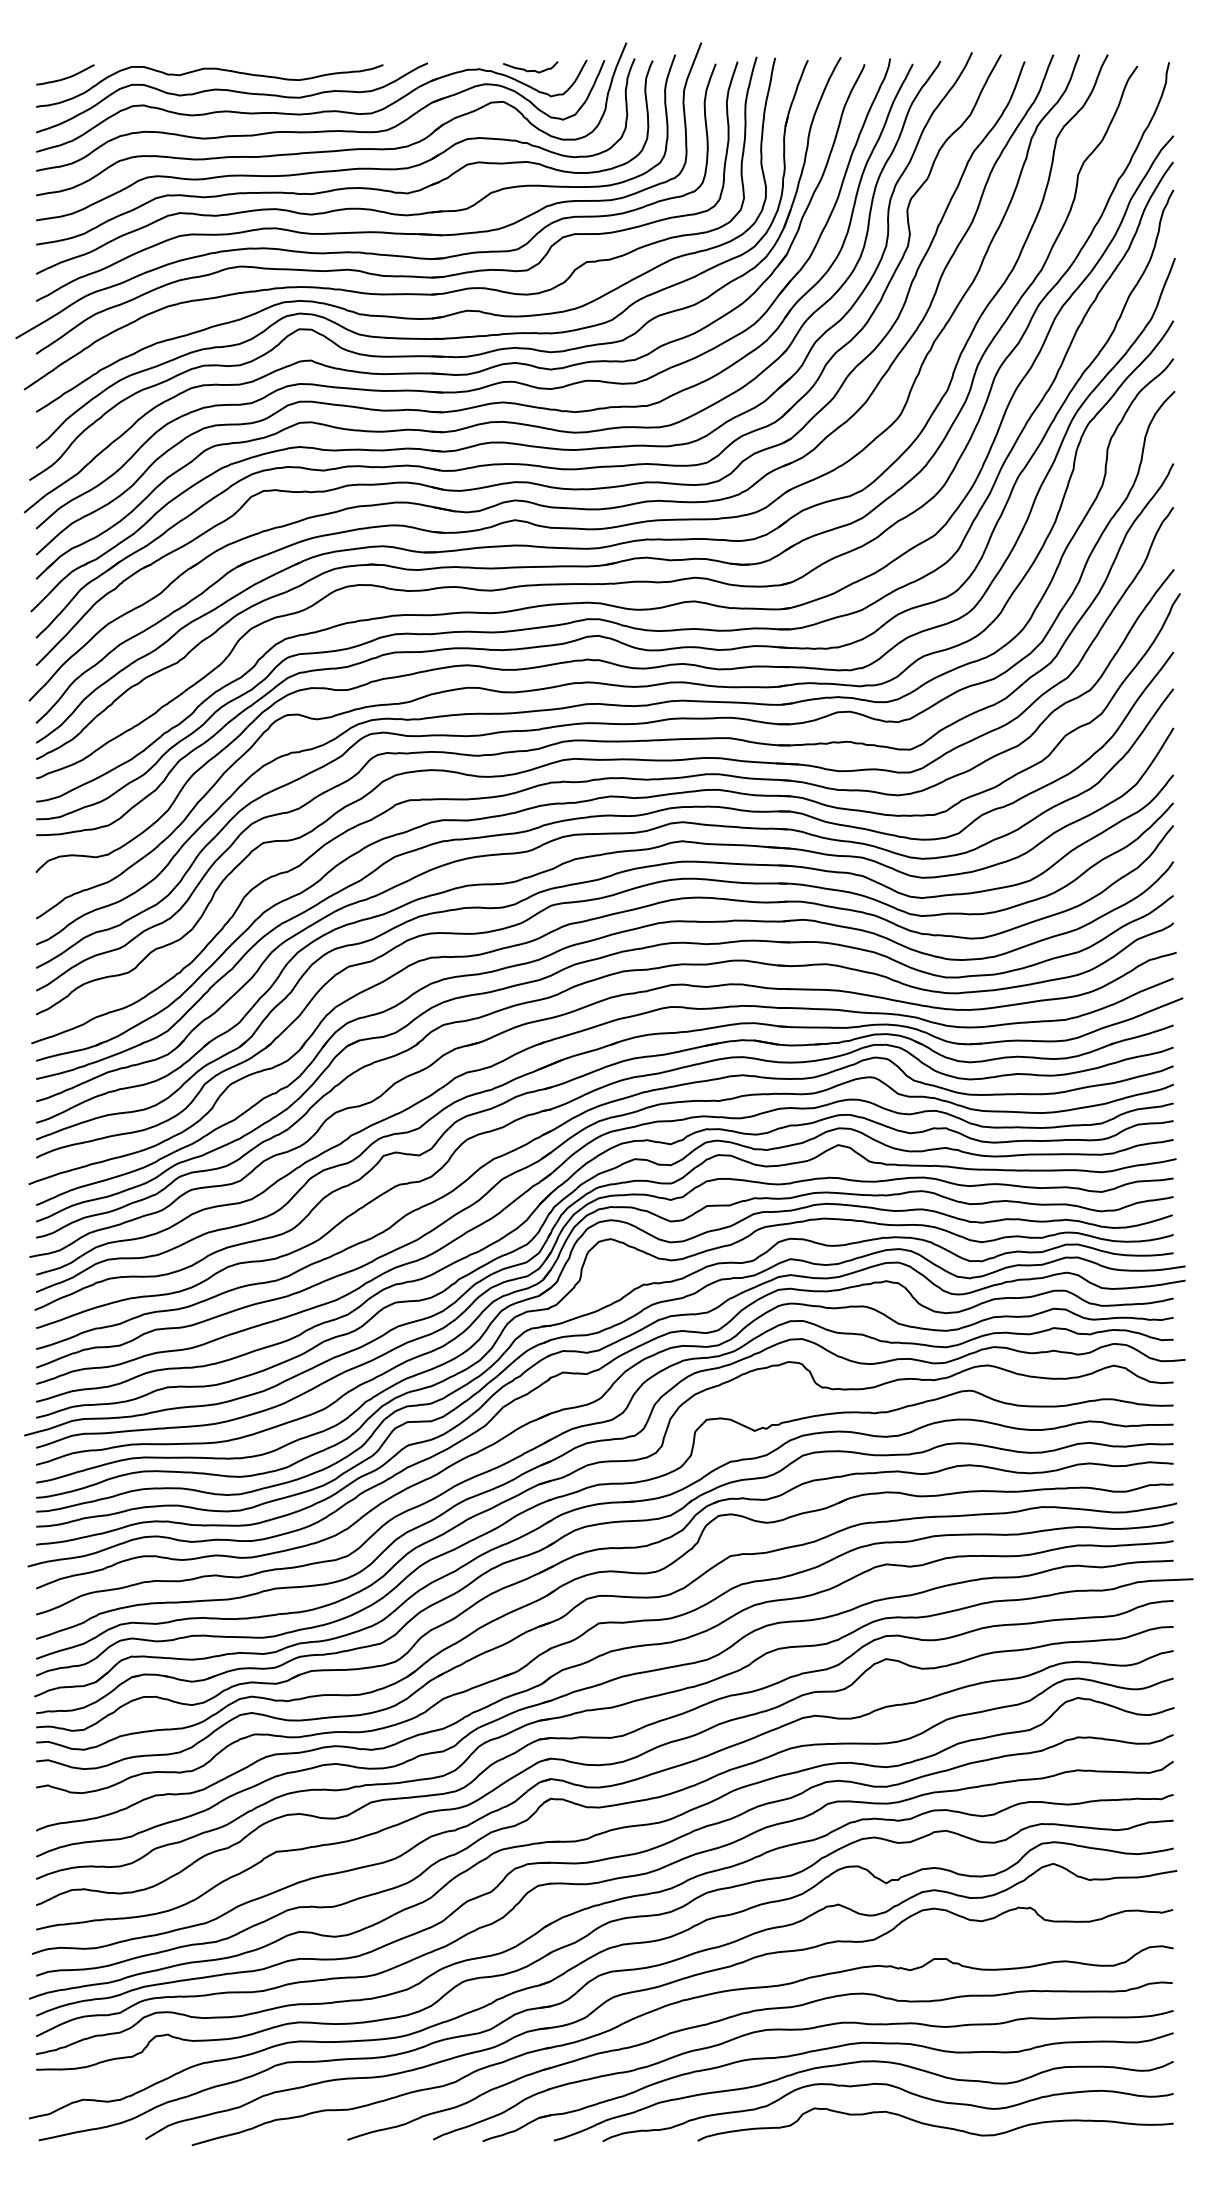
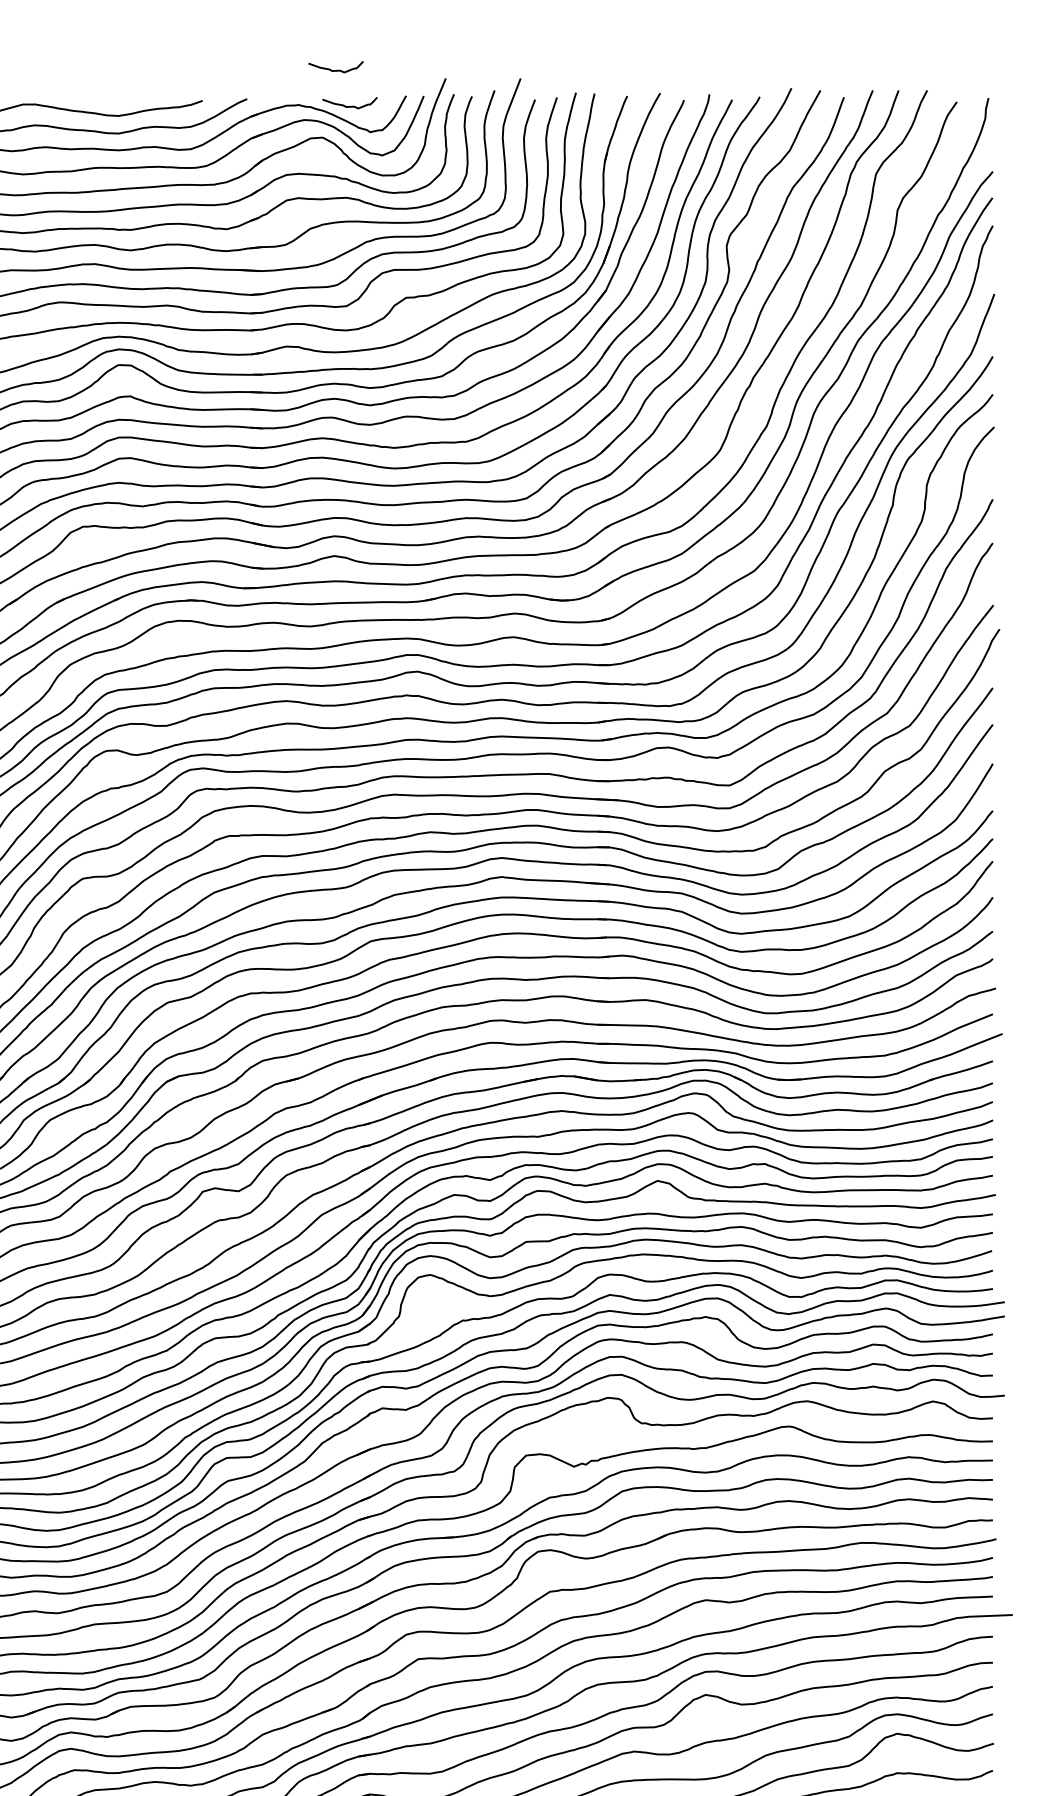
curve: (516, 34) -> (335, 70), added

